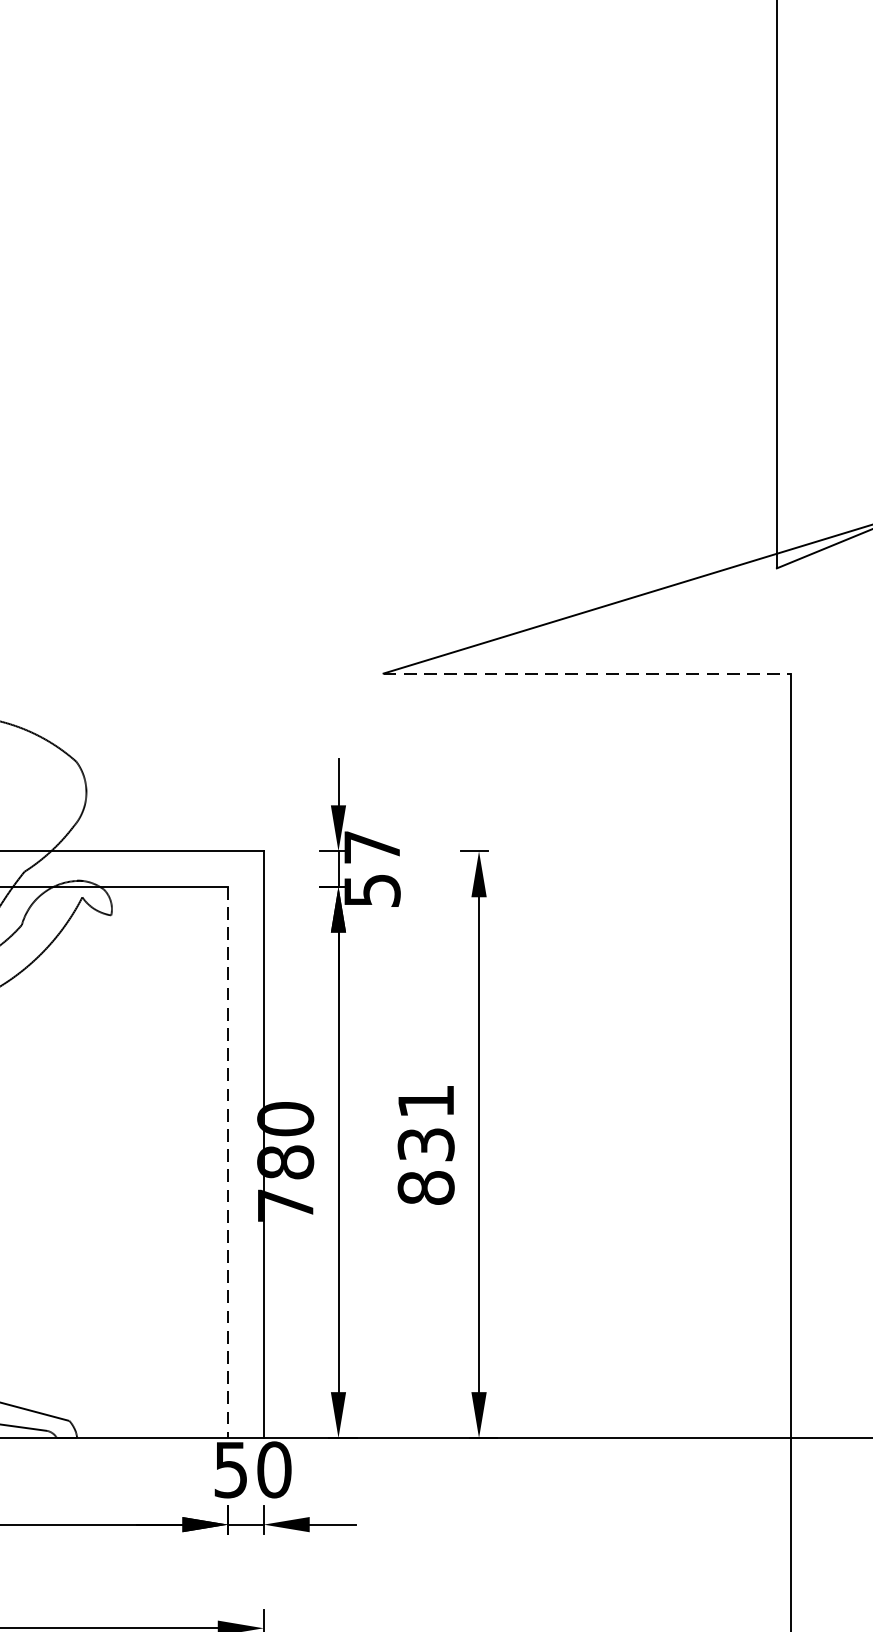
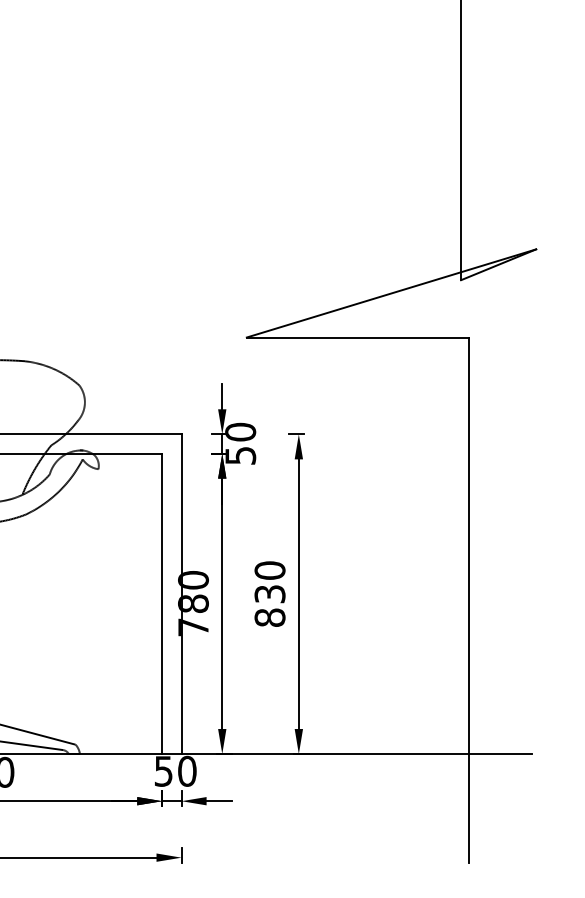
line: (586, 673) -> (357, 337), dashed -> solid
text: (371, 846) -> (240, 431), 57 -> 50
text: (425, 1101) -> (269, 570), 831 -> 830
line: (228, 1163) -> (162, 604), dashed -> solid

